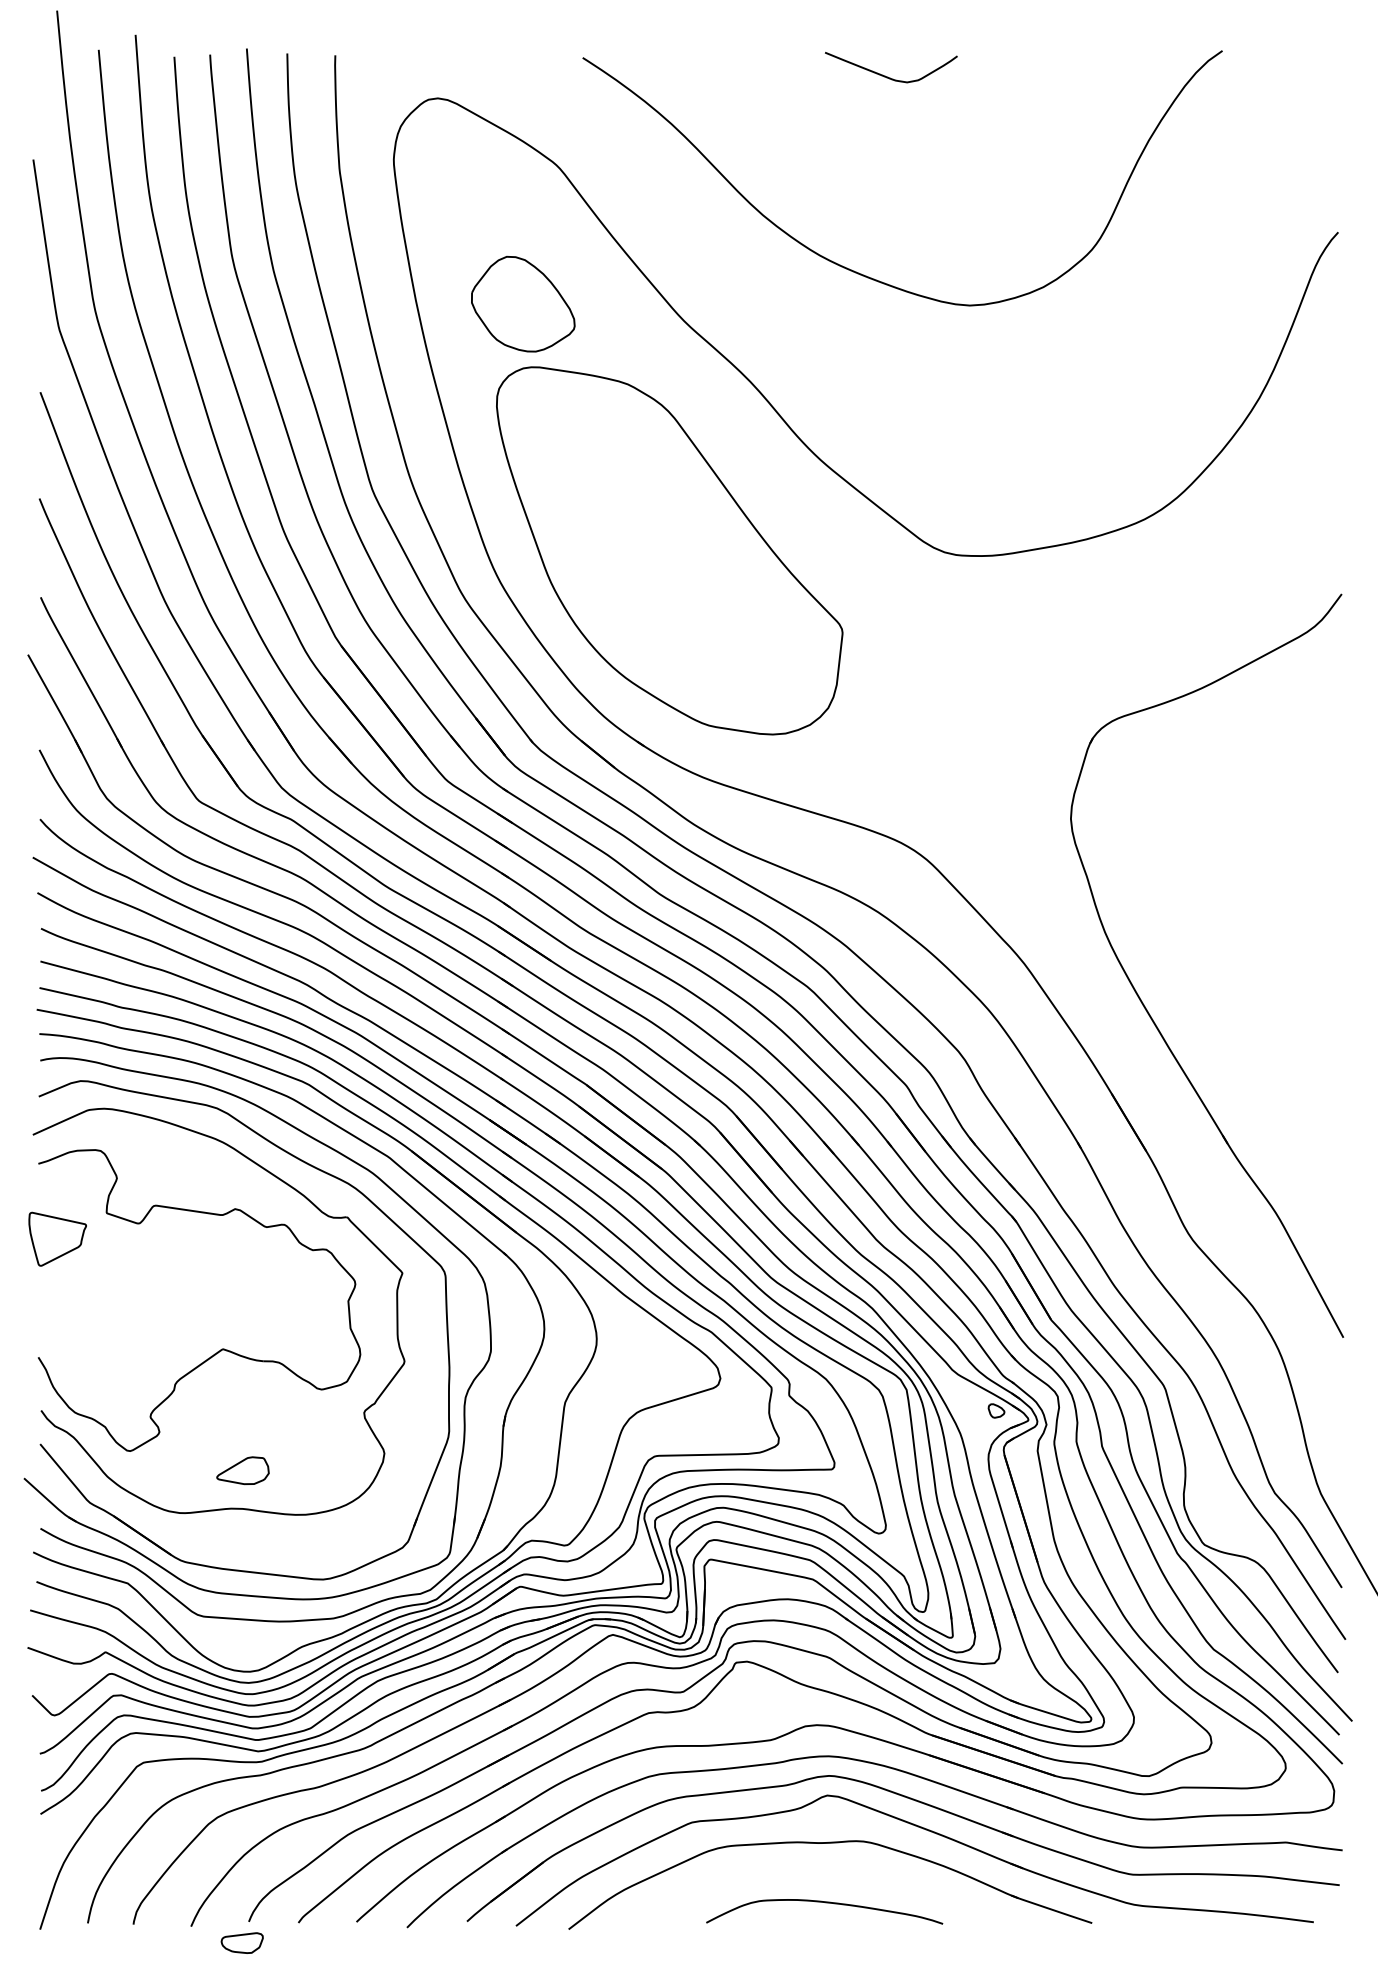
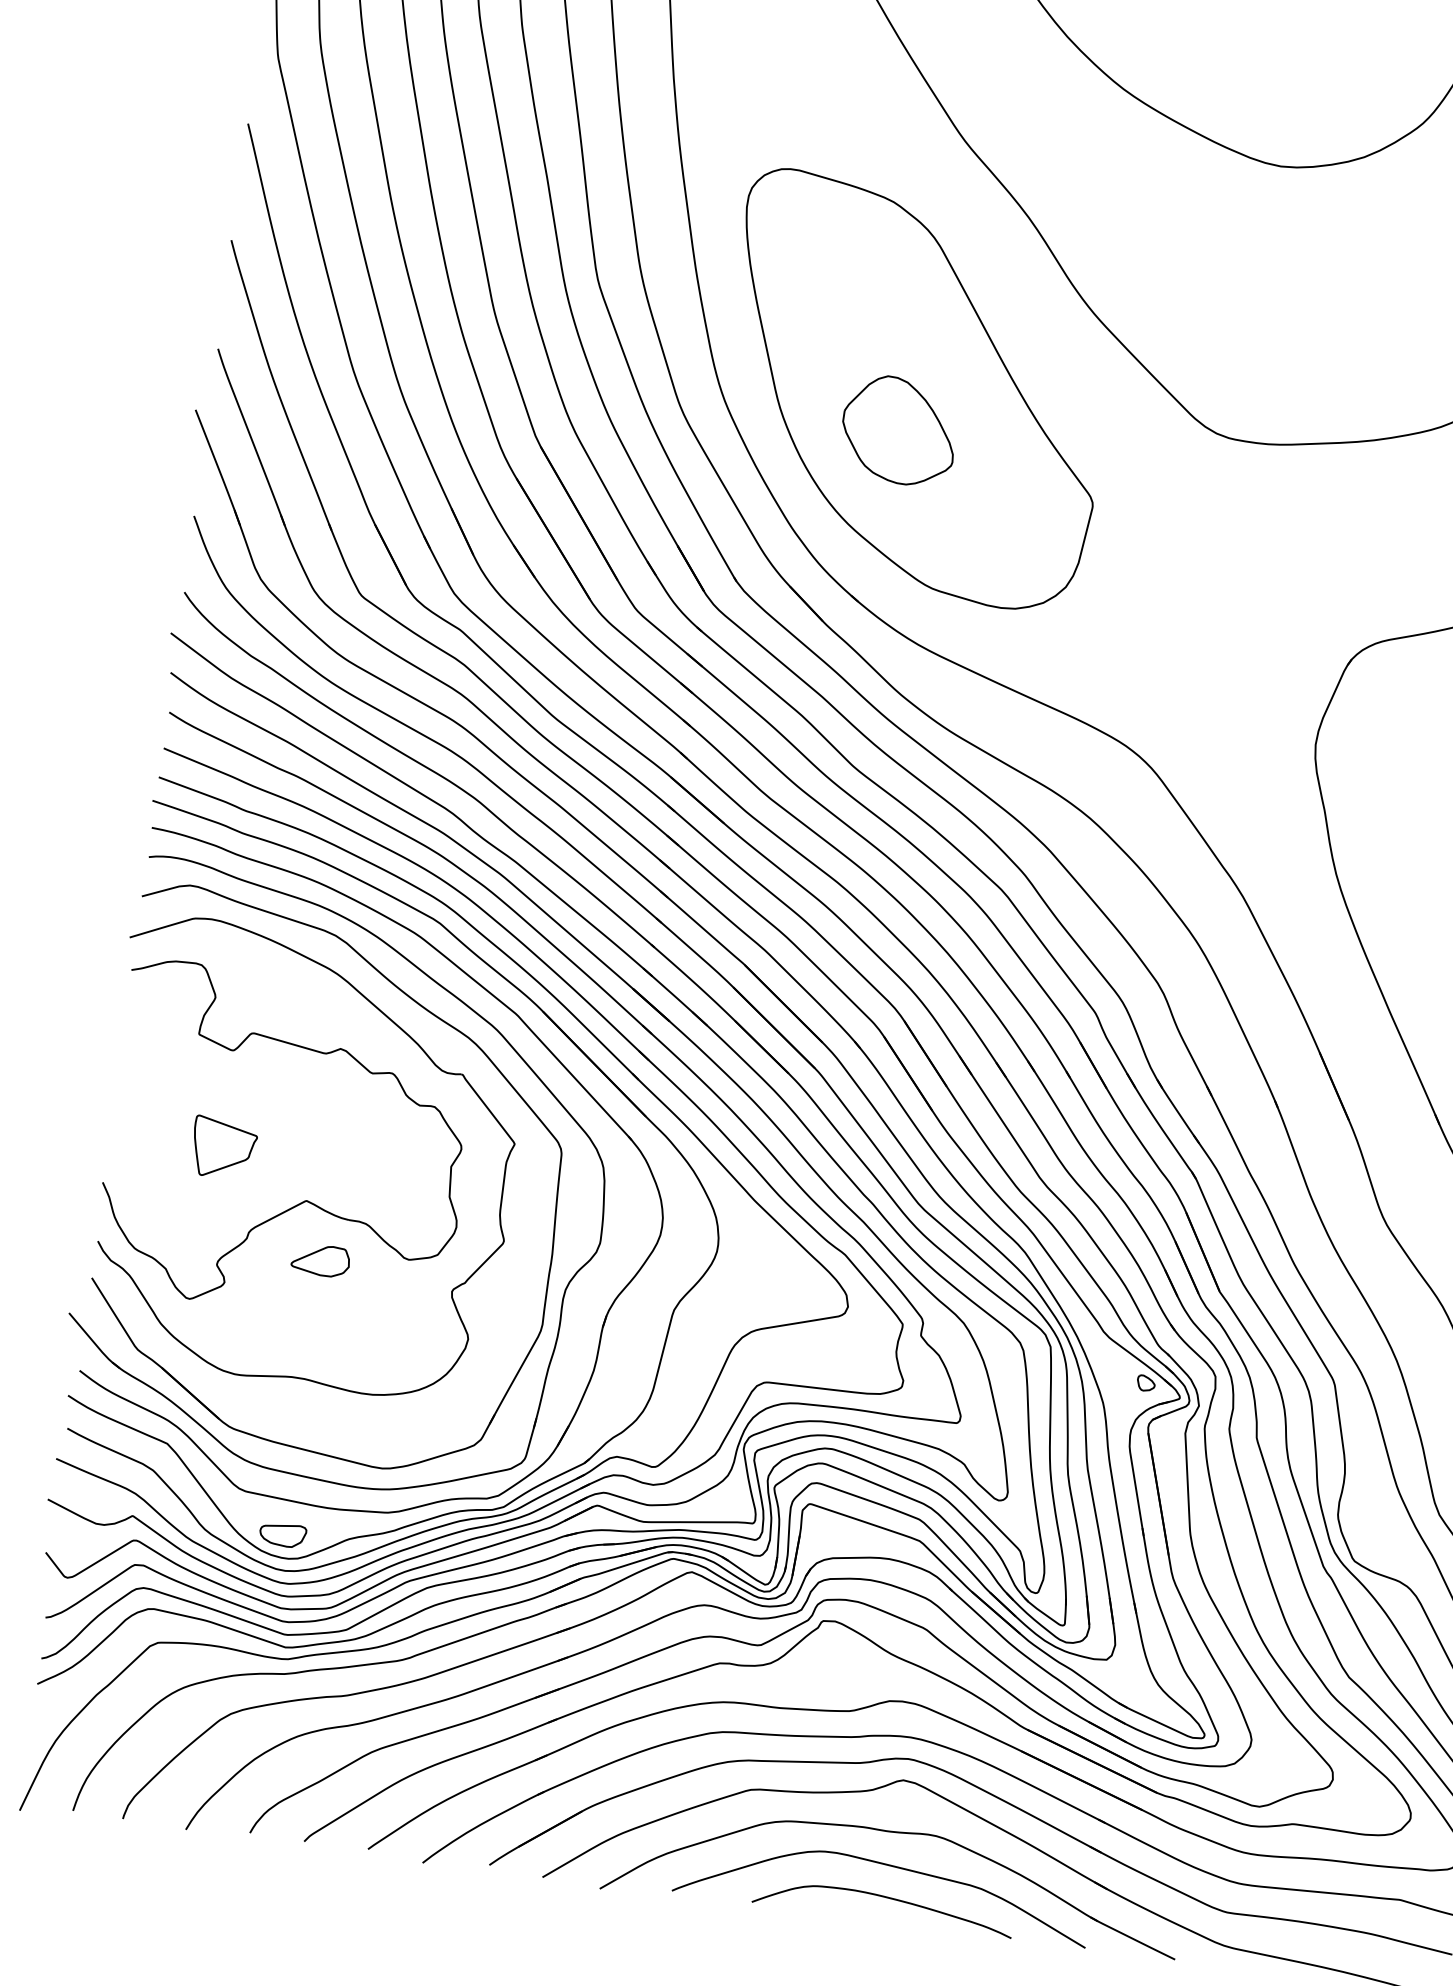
part: (523, 303) -> (899, 429), moved
part: (57, 1238) -> (223, 1147), moved
part: (242, 1470) -> (320, 1260), moved
curve: (823, 1874) -> (887, 1866), added
part: (241, 1942) -> (282, 1534), moved

